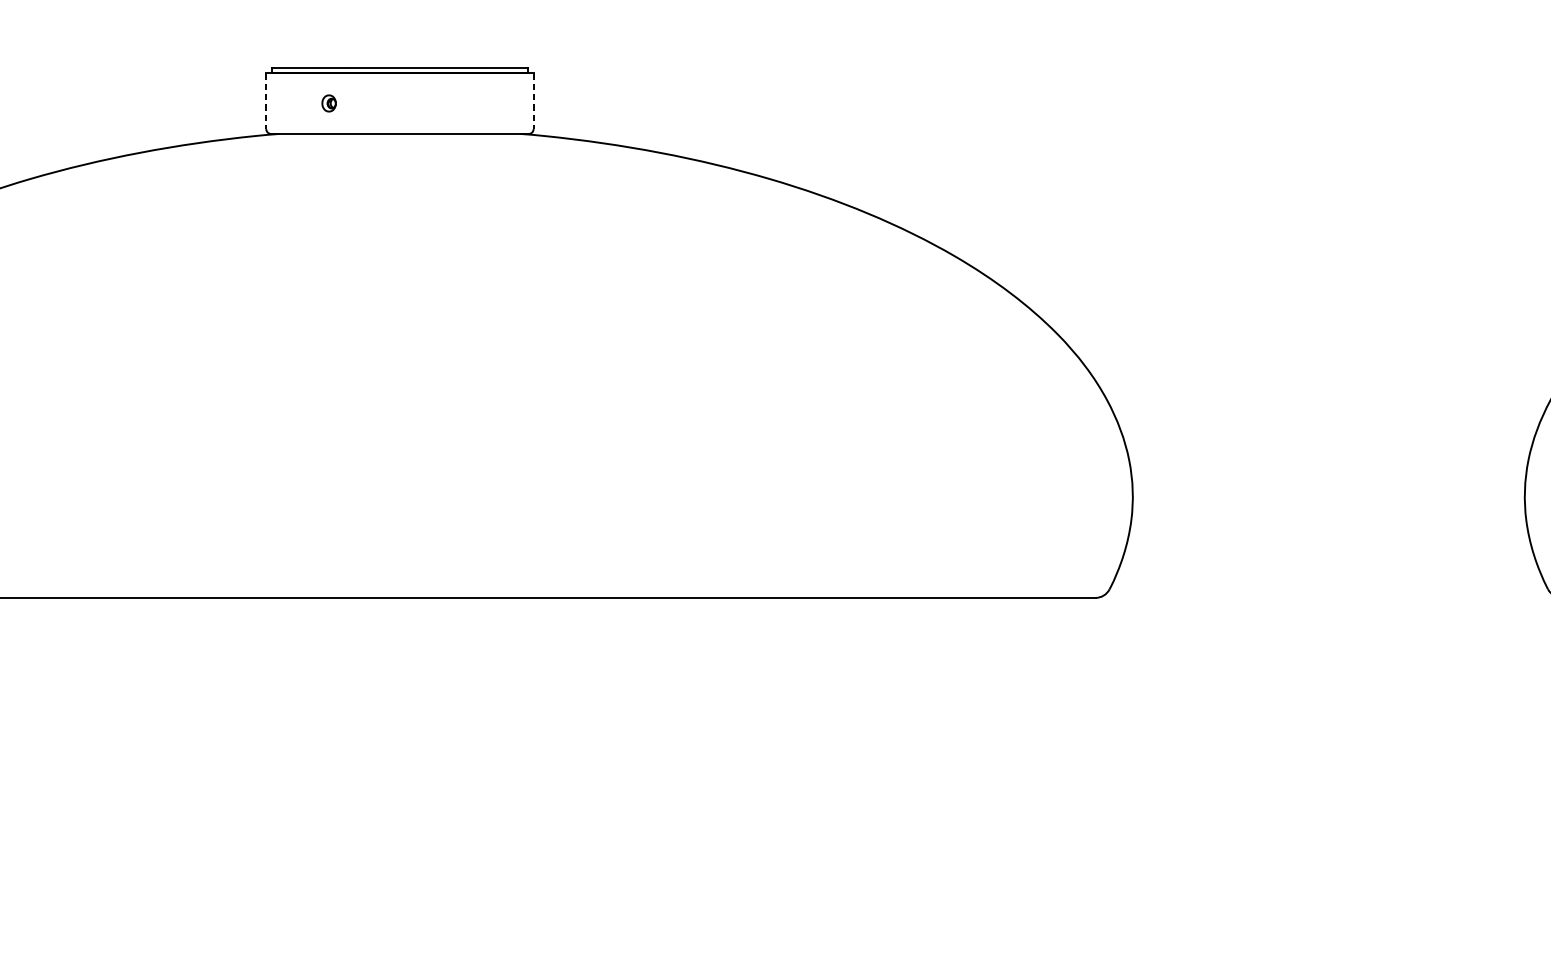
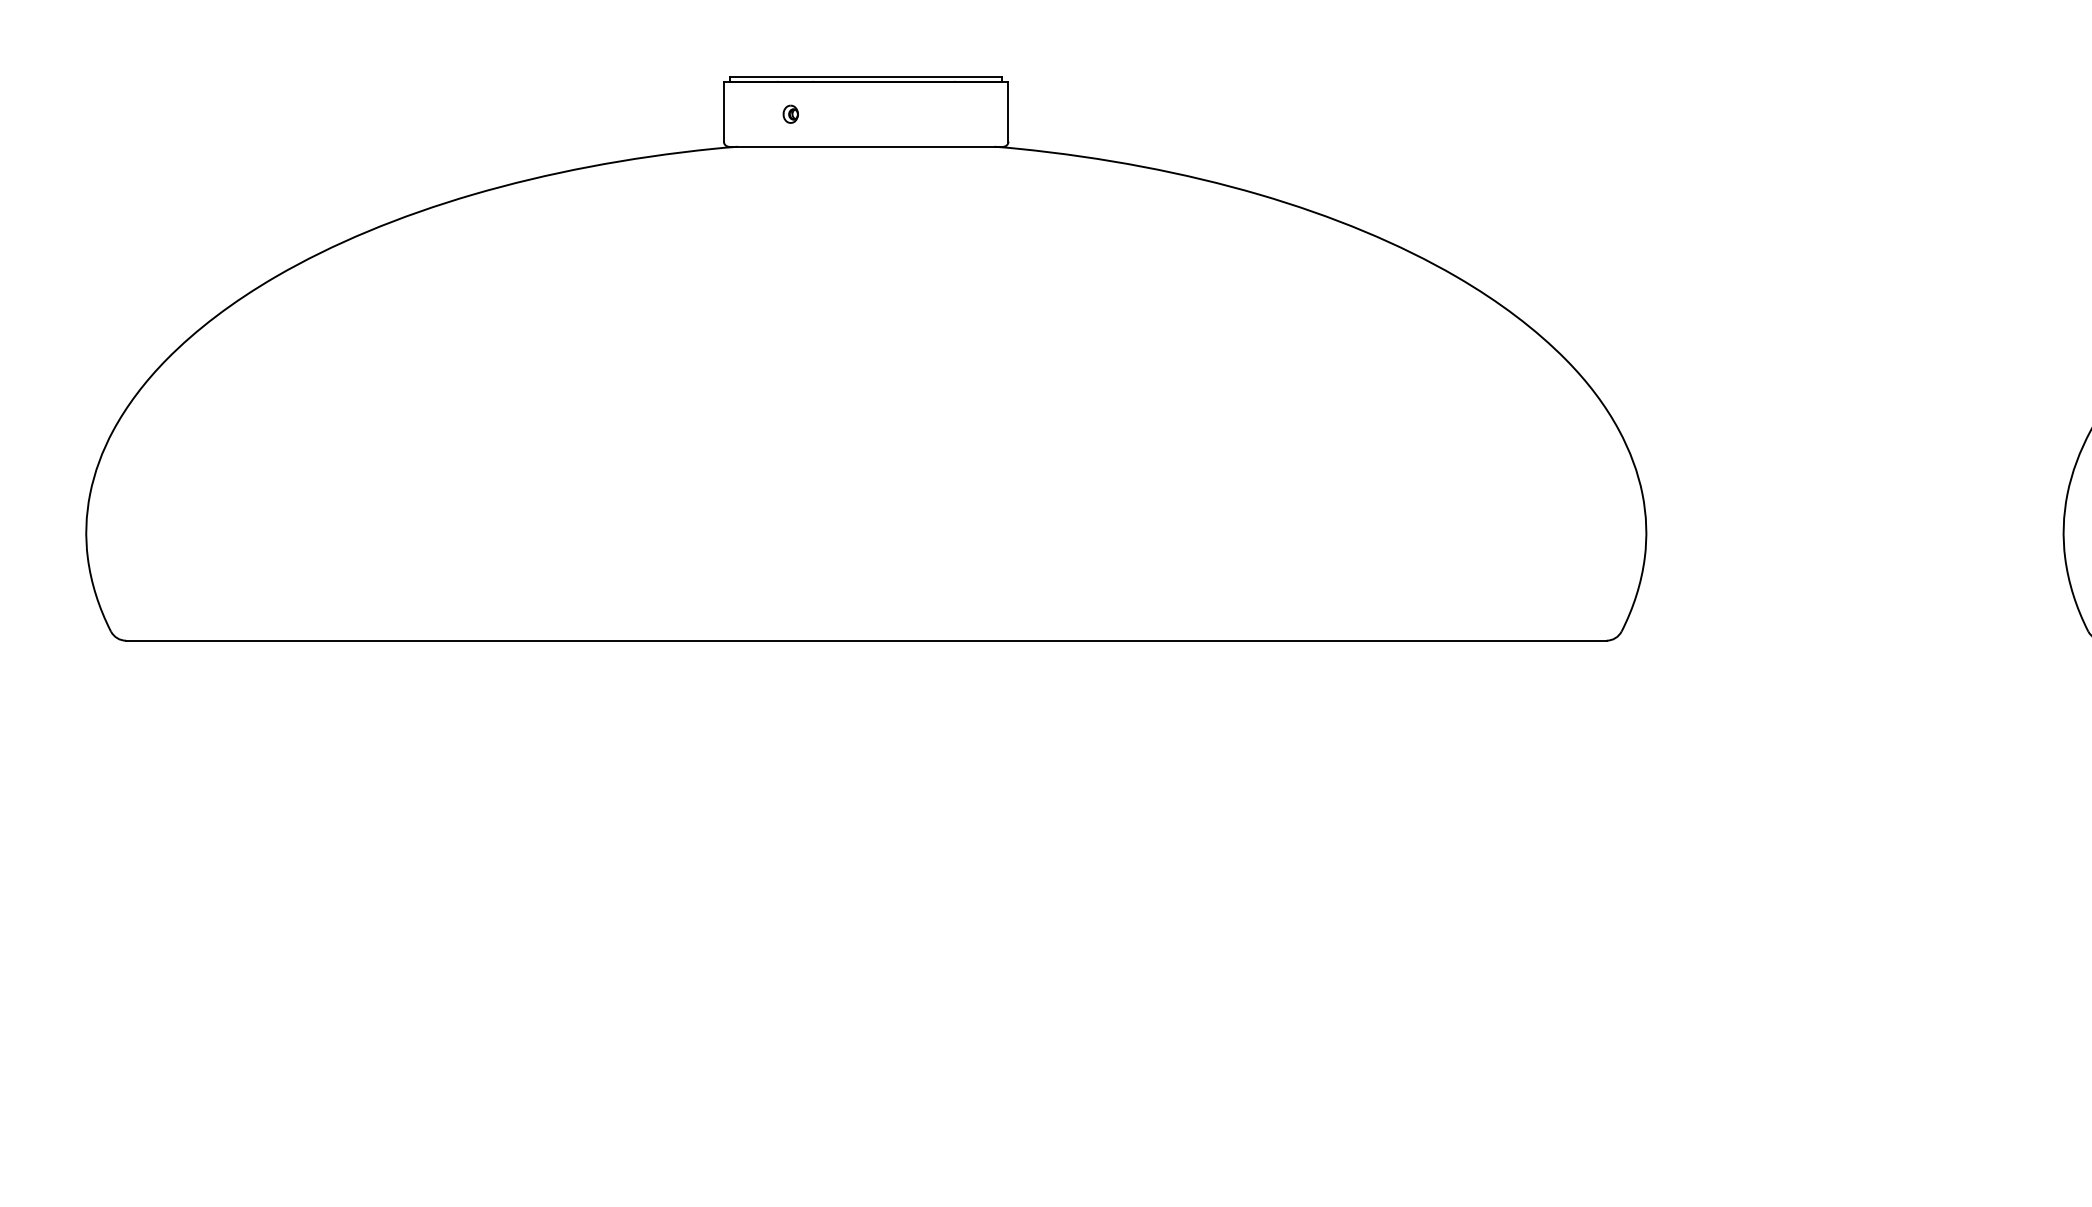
line: (265, 100) -> (723, 111), dashed -> solid
line: (533, 100) -> (1008, 111), dashed -> solid

